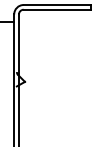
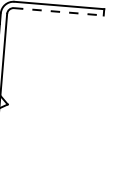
line: (57, 9) -> (59, 11), solid -> dashed

